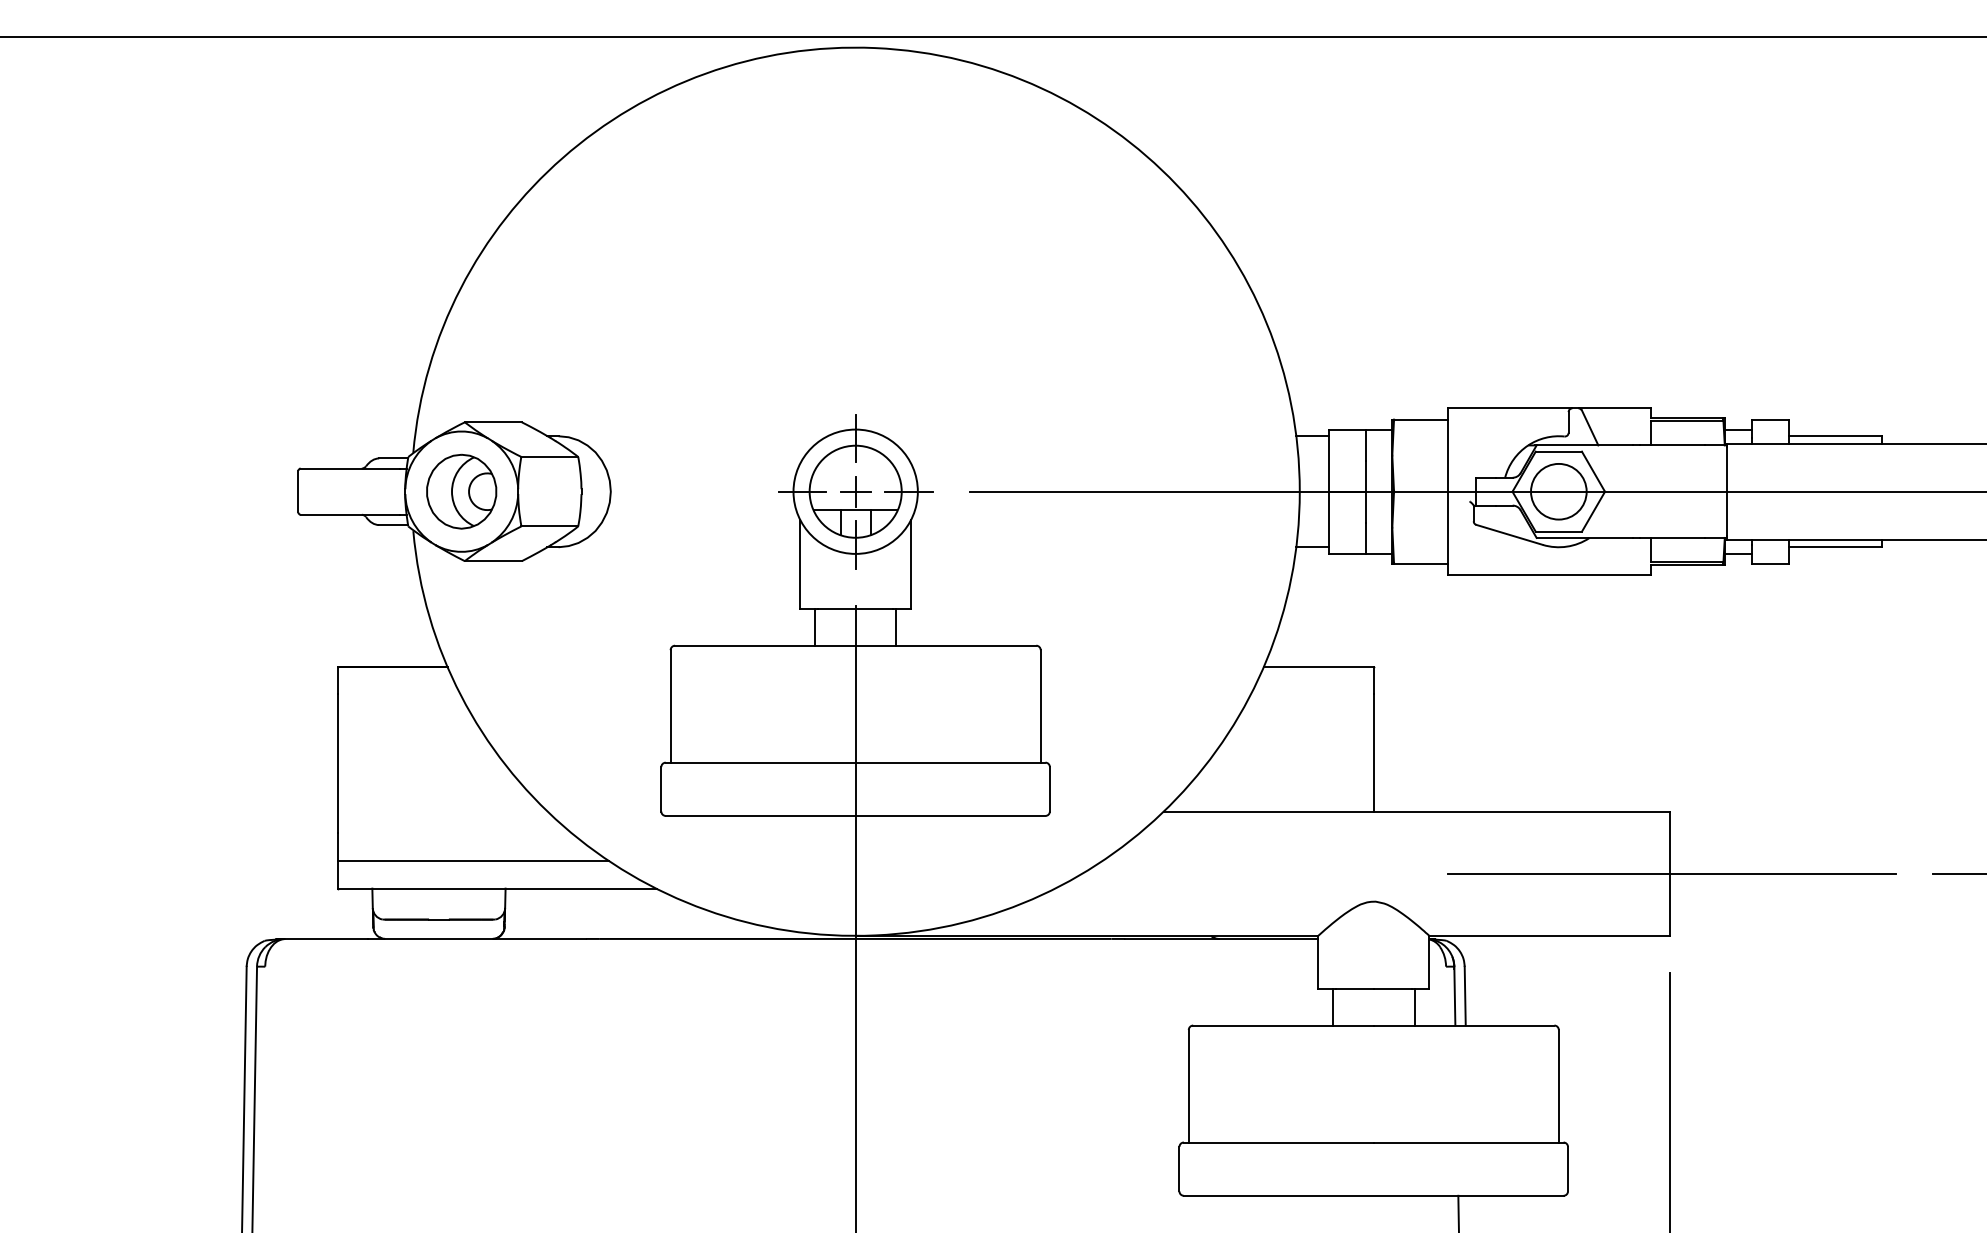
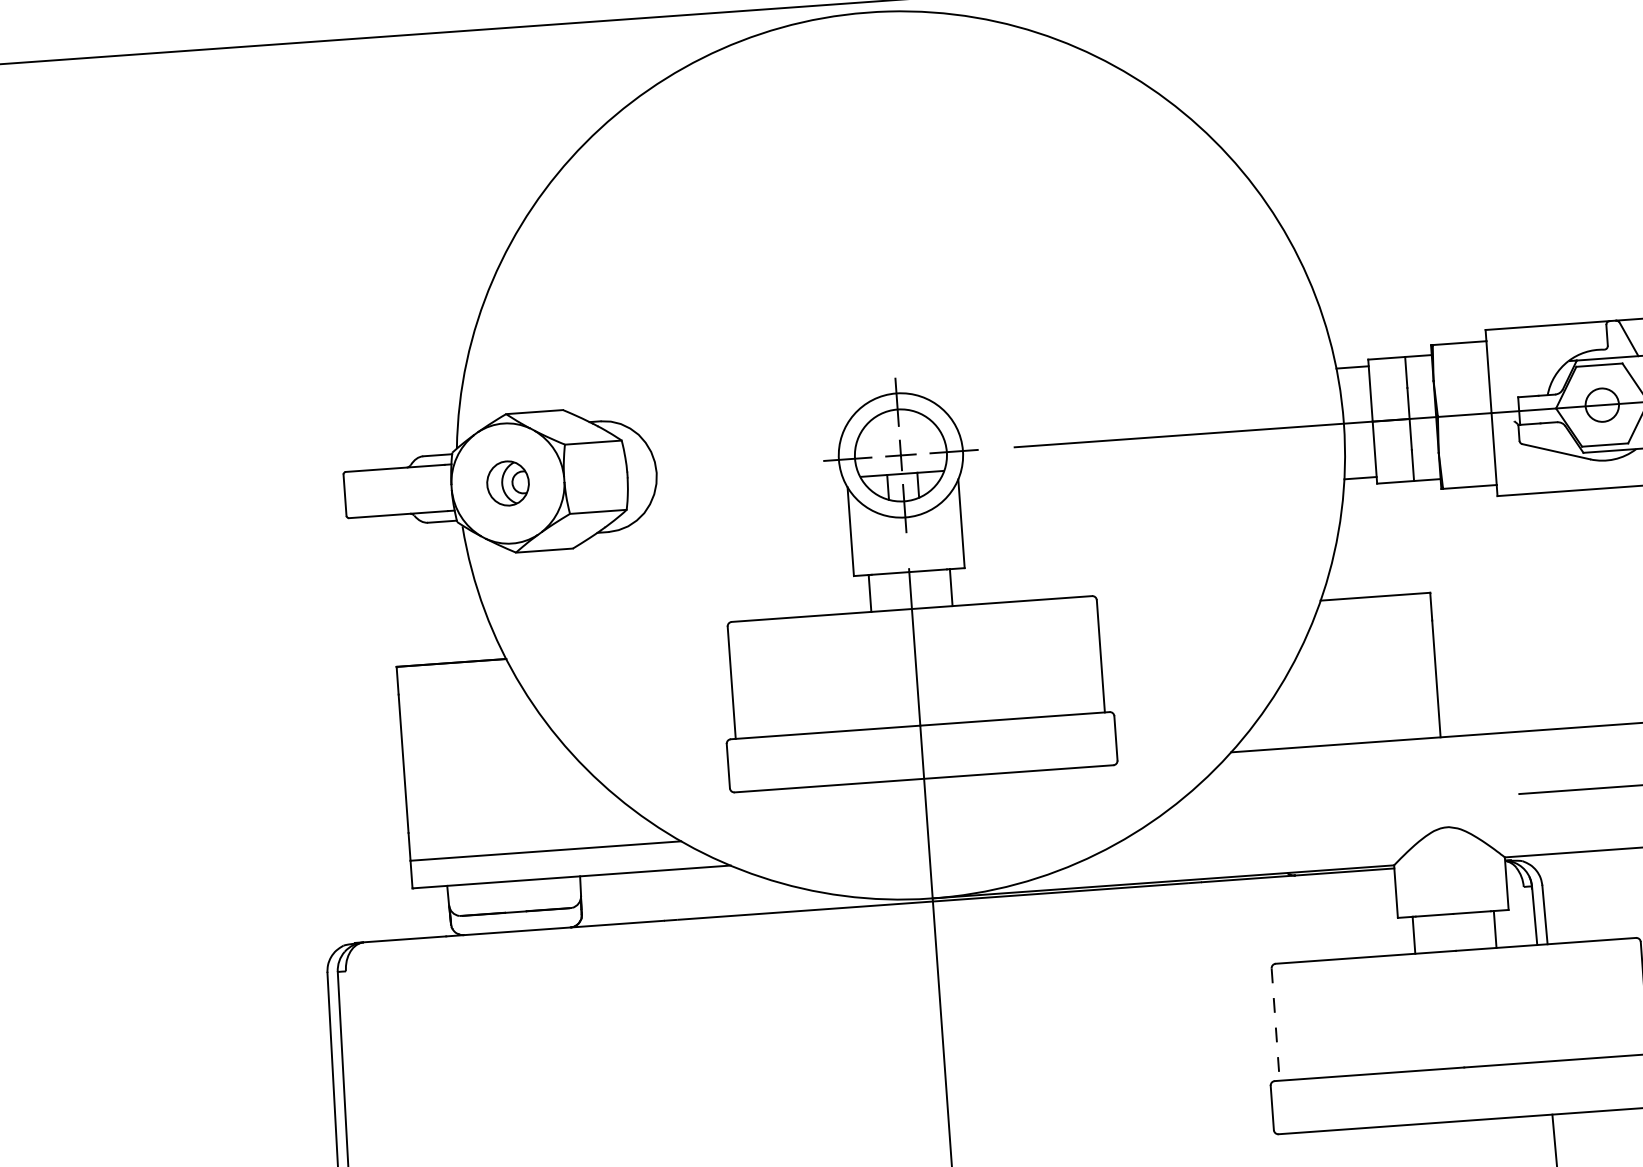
part: (461, 491) -> (507, 483), size x0.6
circle: (1558, 491) -> (1601, 404), size x0.6
line: (1188, 1086) -> (1275, 1024), solid -> dashed

